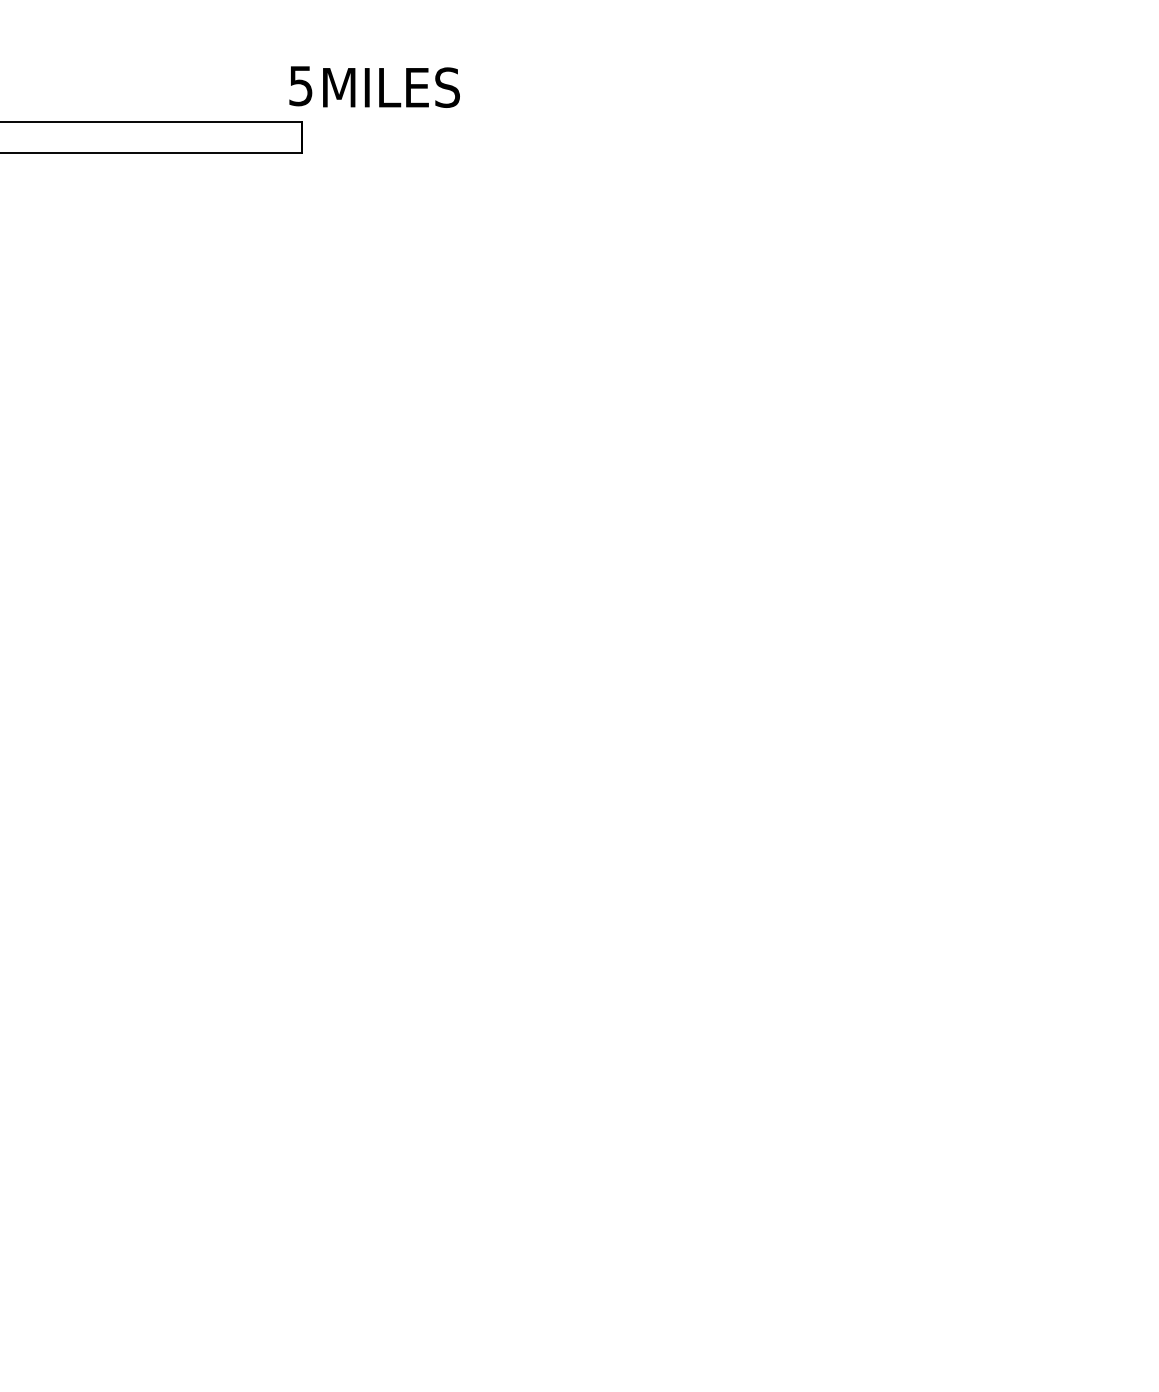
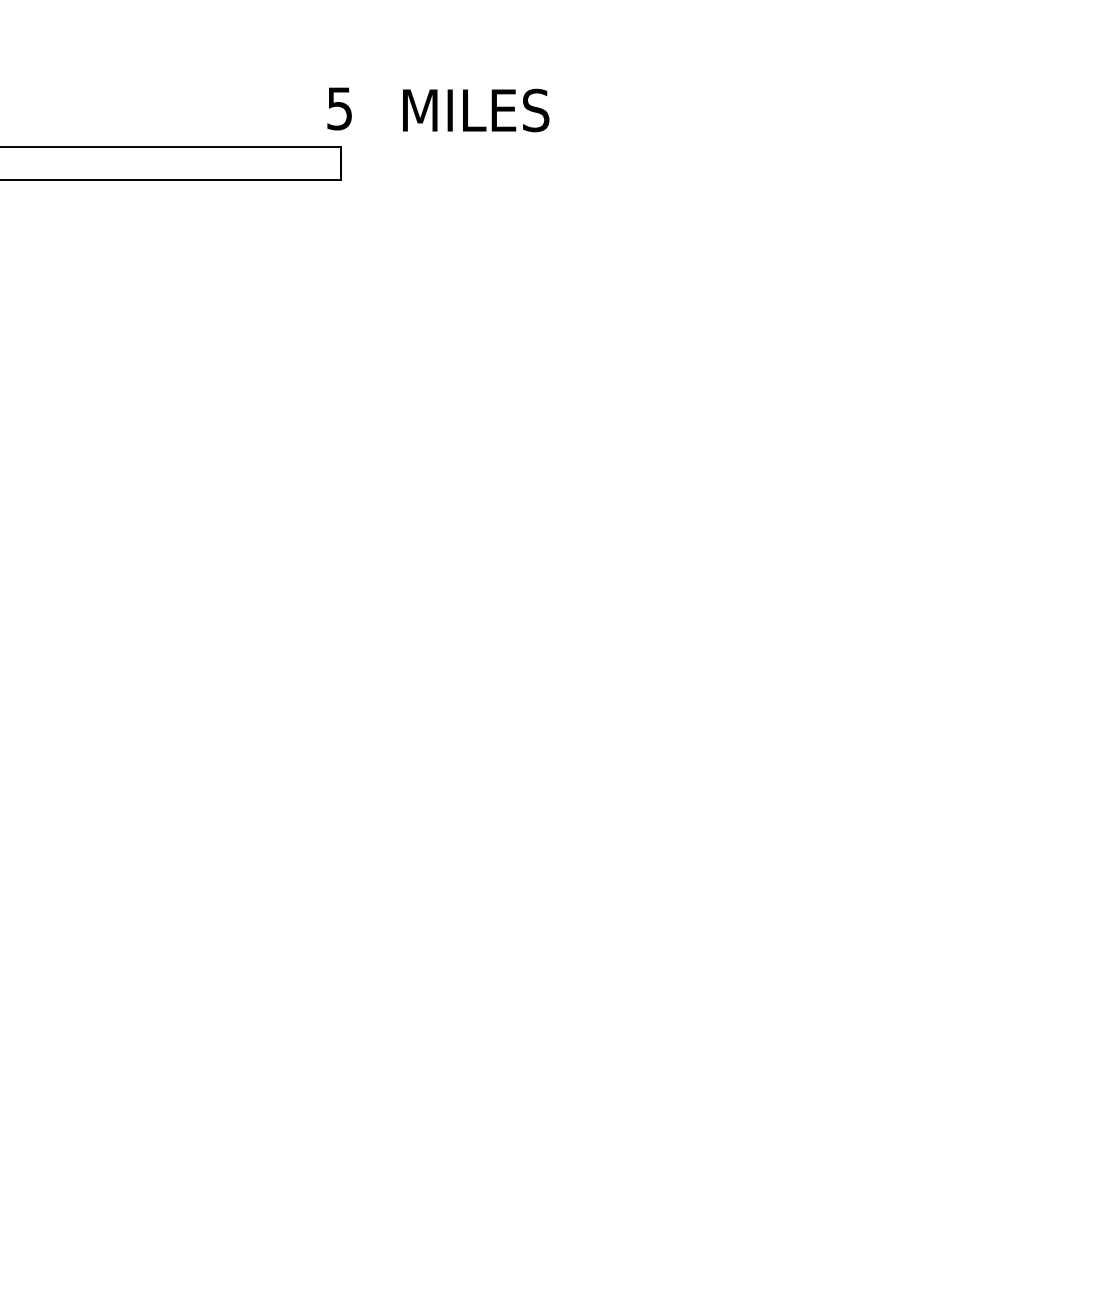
text: (391, 87) -> (476, 110), moved

